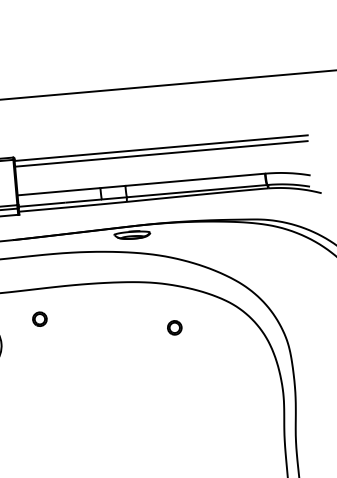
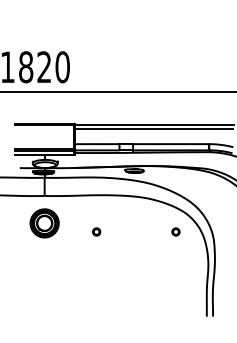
part: (39, 318) -> (96, 231), moved
part: (173, 327) -> (175, 231), moved

